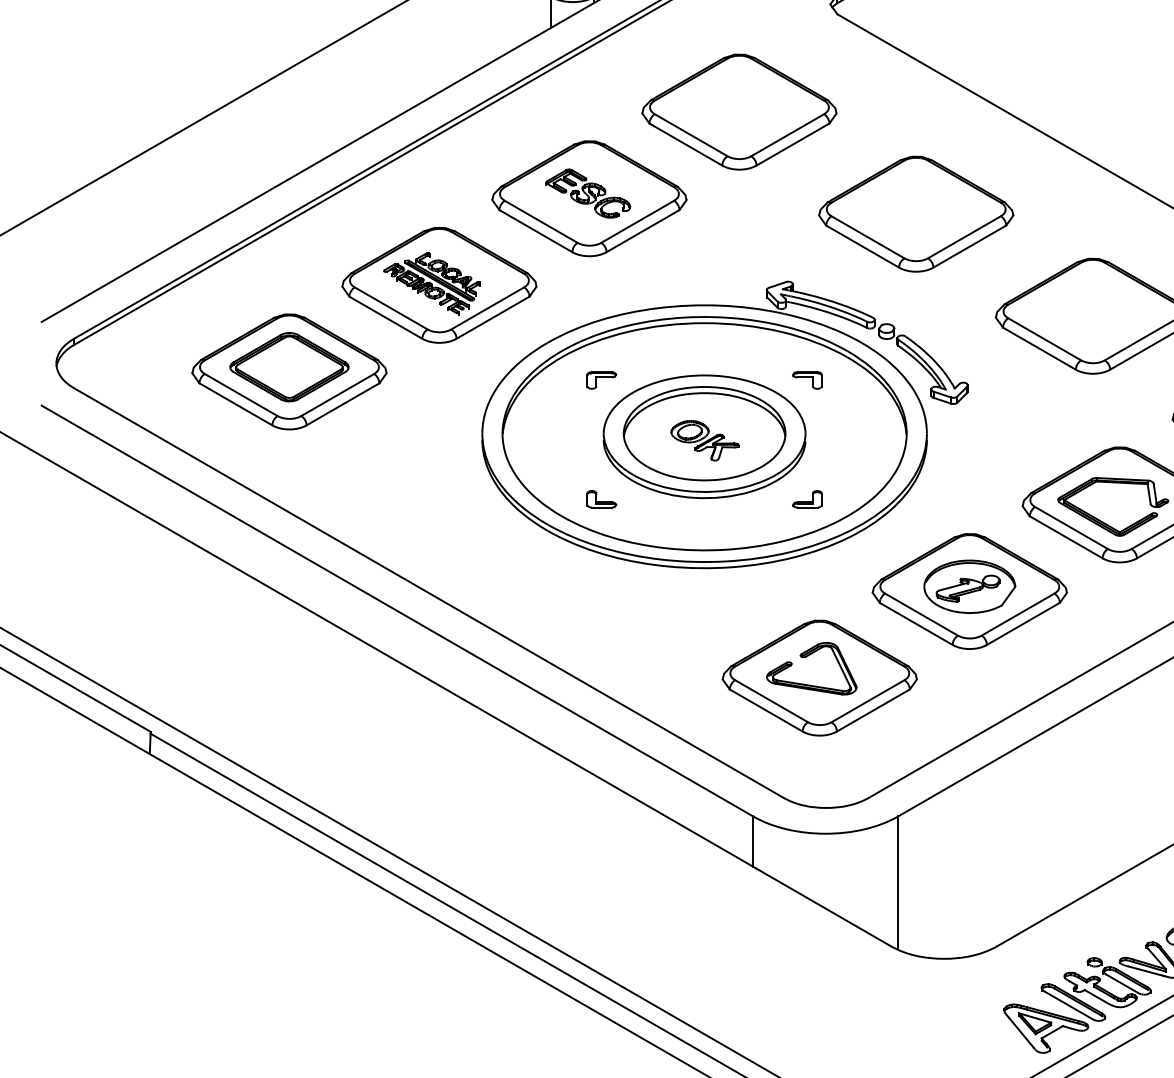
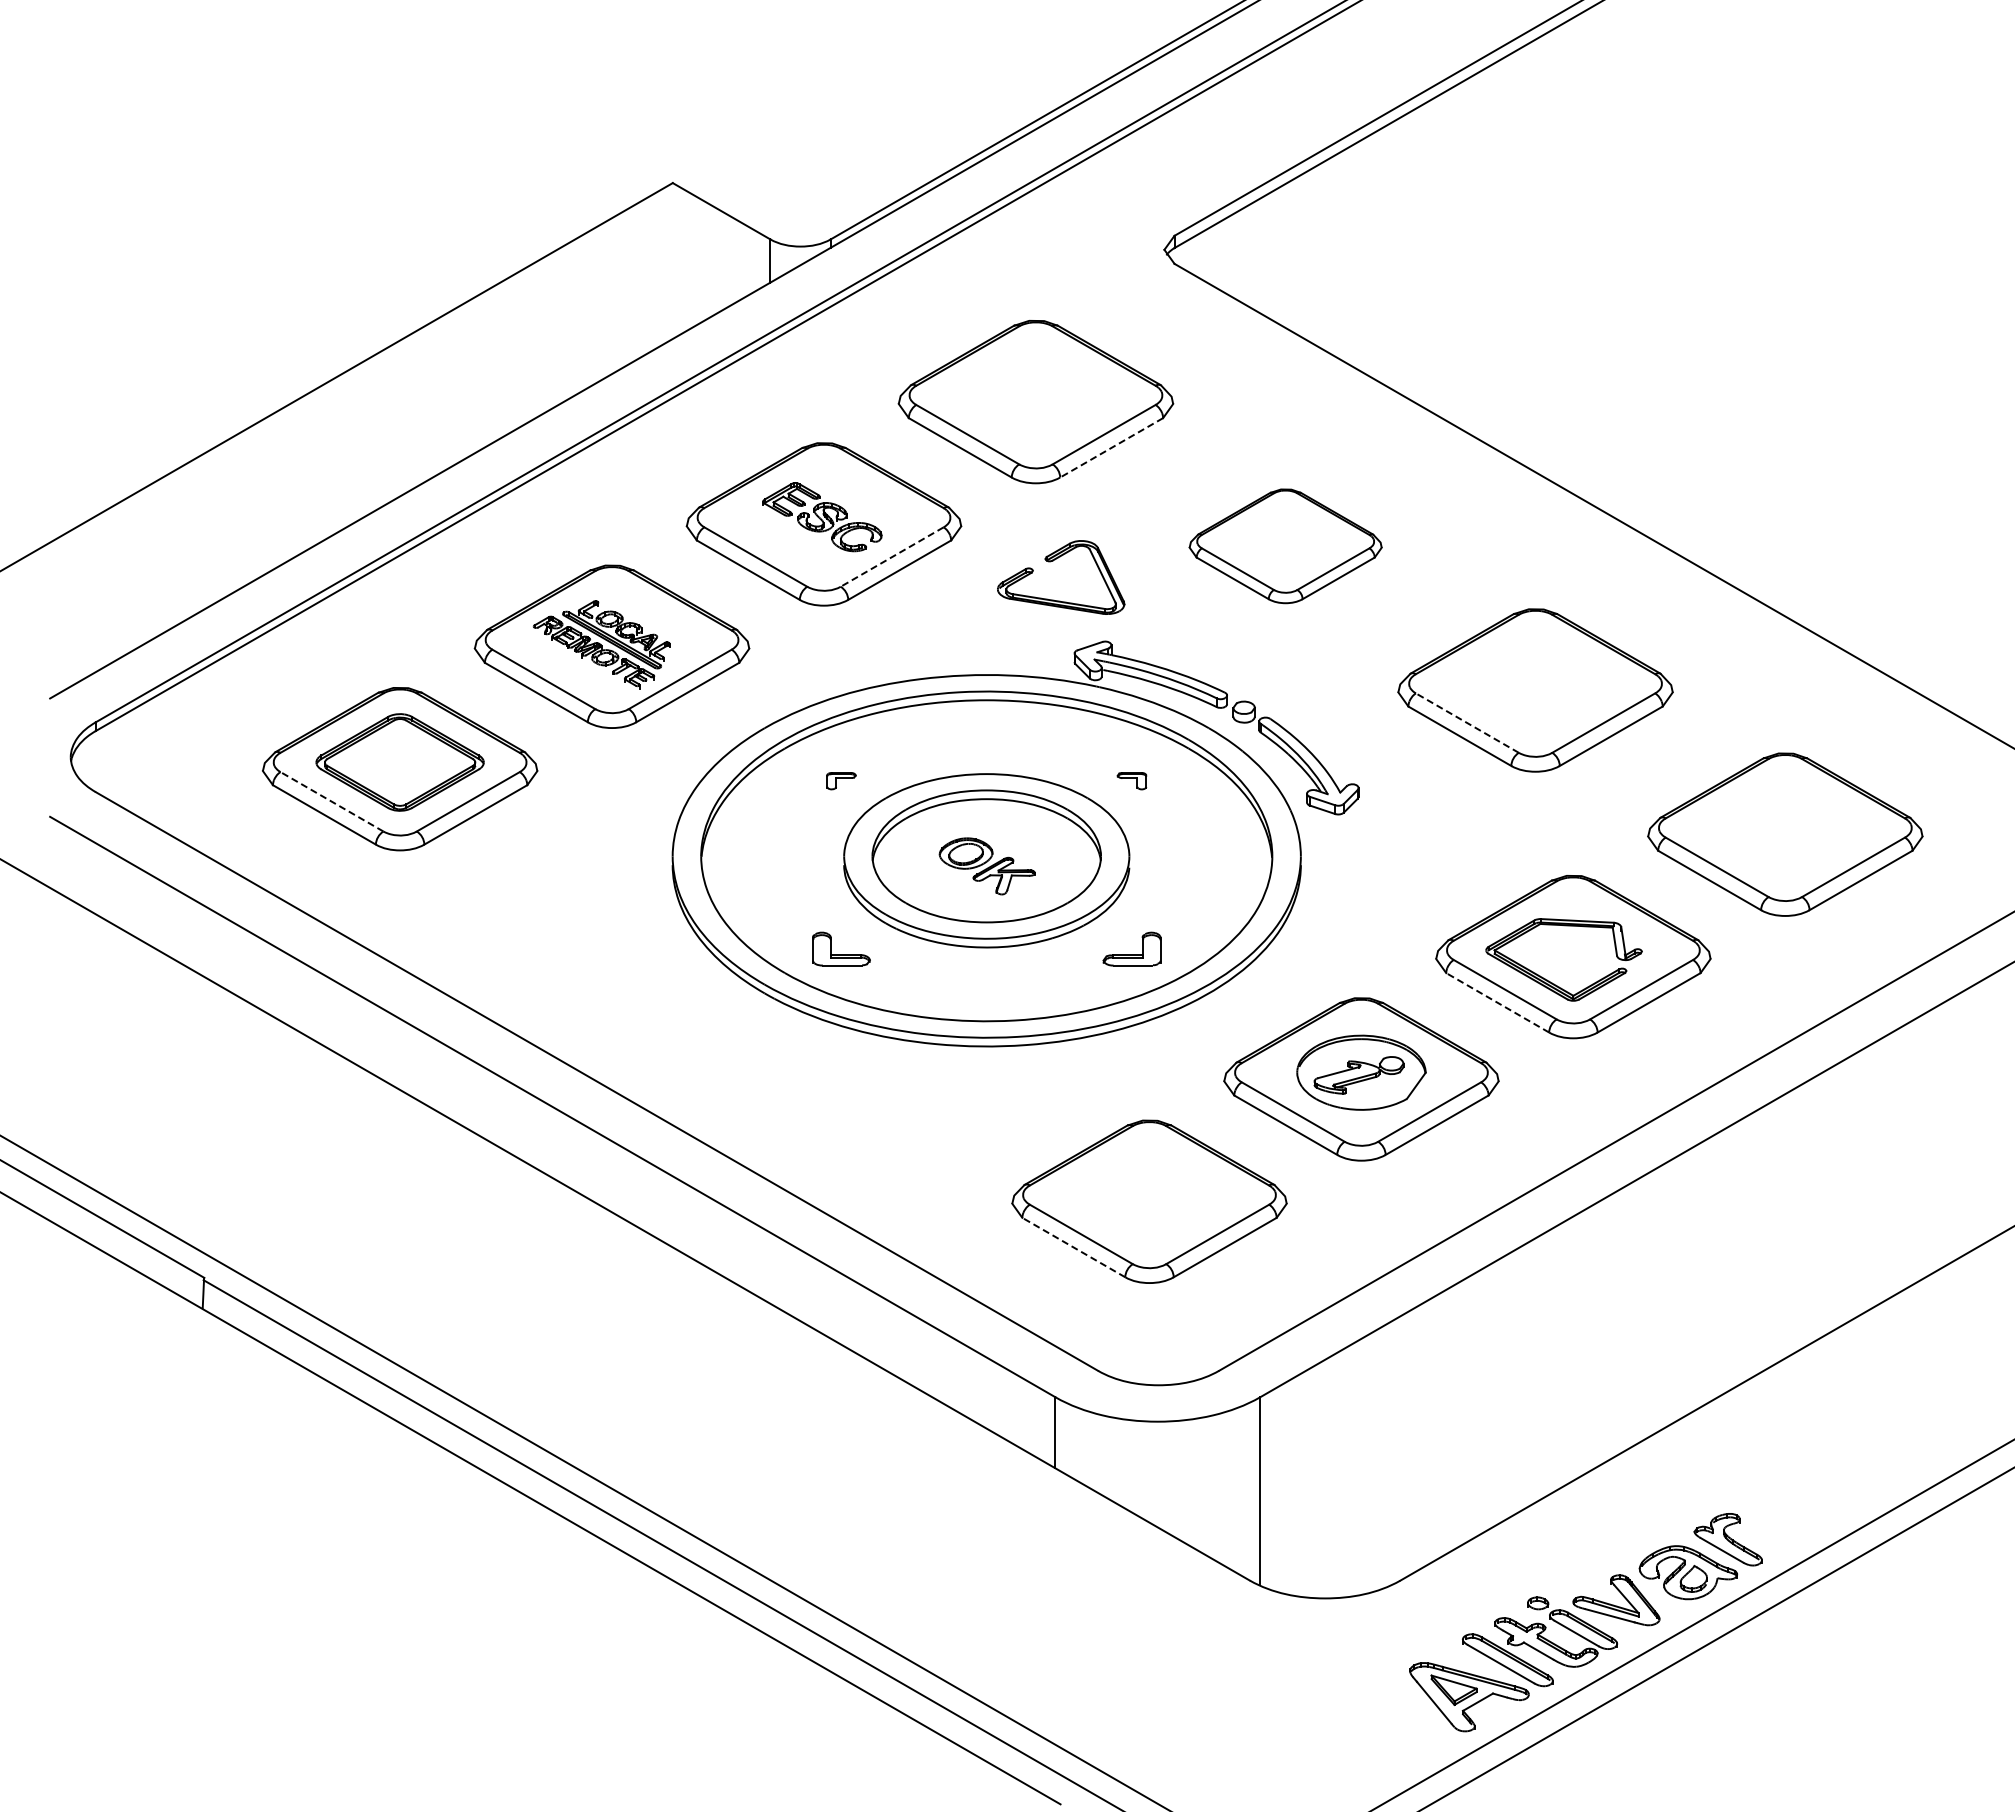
line: (792, 145) -> (1111, 448), solid -> dashed
part: (916, 214) -> (1285, 546), size x0.7
line: (637, 222) -> (891, 557), solid -> dashed
line: (1044, 338) -> (1467, 722), solid -> dashed
part: (601, 379) -> (841, 780), size x0.7
part: (807, 379) -> (1131, 780), size x0.7
line: (240, 394) -> (331, 801), solid -> dashed
part: (601, 498) -> (841, 948), size x1.4
part: (807, 498) -> (1131, 948), size x1.4
line: (1066, 537) -> (1497, 1002), solid -> dashed
part: (806, 657) -> (1053, 561), moved
line: (766, 710) -> (1073, 1247), solid -> dashed

